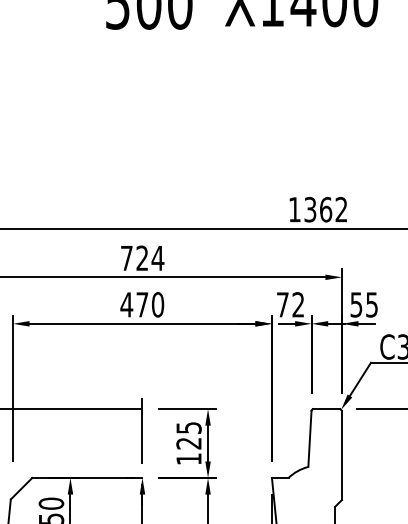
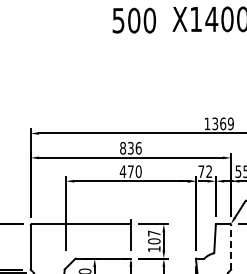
text: (340, 208) -> (230, 123), 1362 -> 1369
text: (141, 256) -> (130, 147), 724 -> 836
text: (189, 435) -> (154, 237), 125 -> 107
line: (342, 453) -> (231, 246), solid -> dashed

